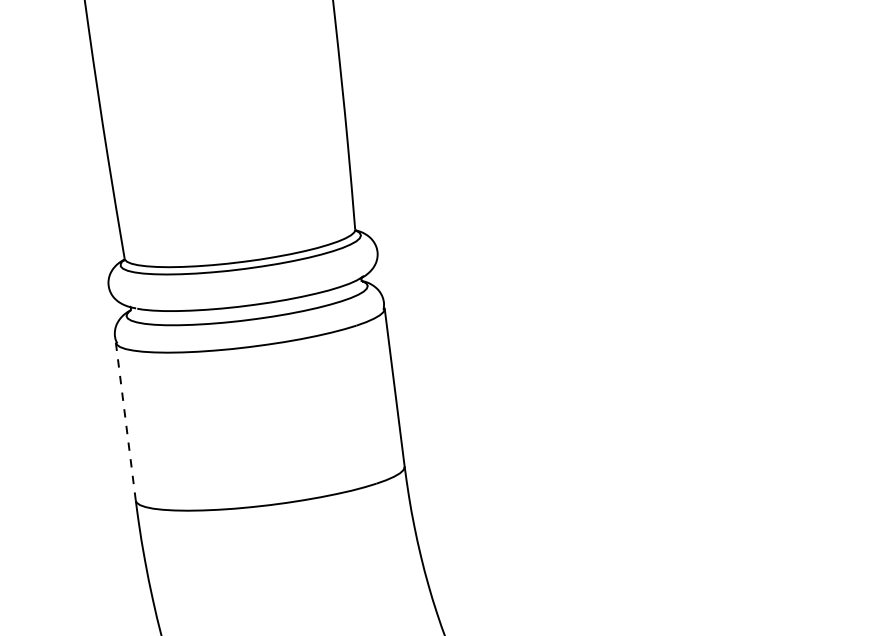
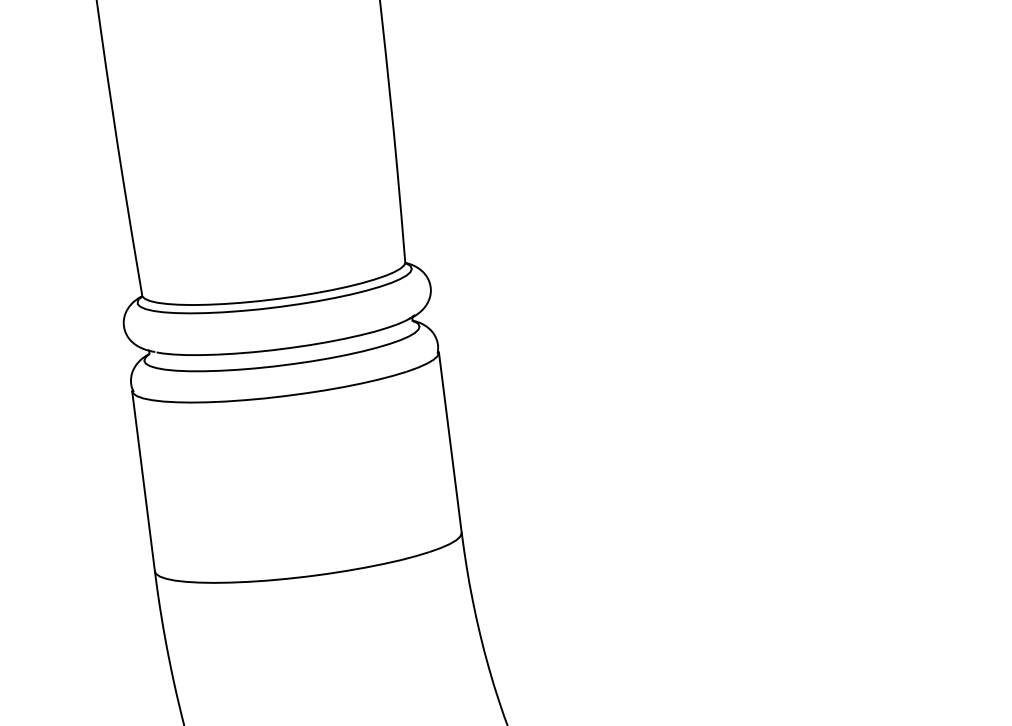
line: (125, 421) -> (143, 481), dashed -> solid

